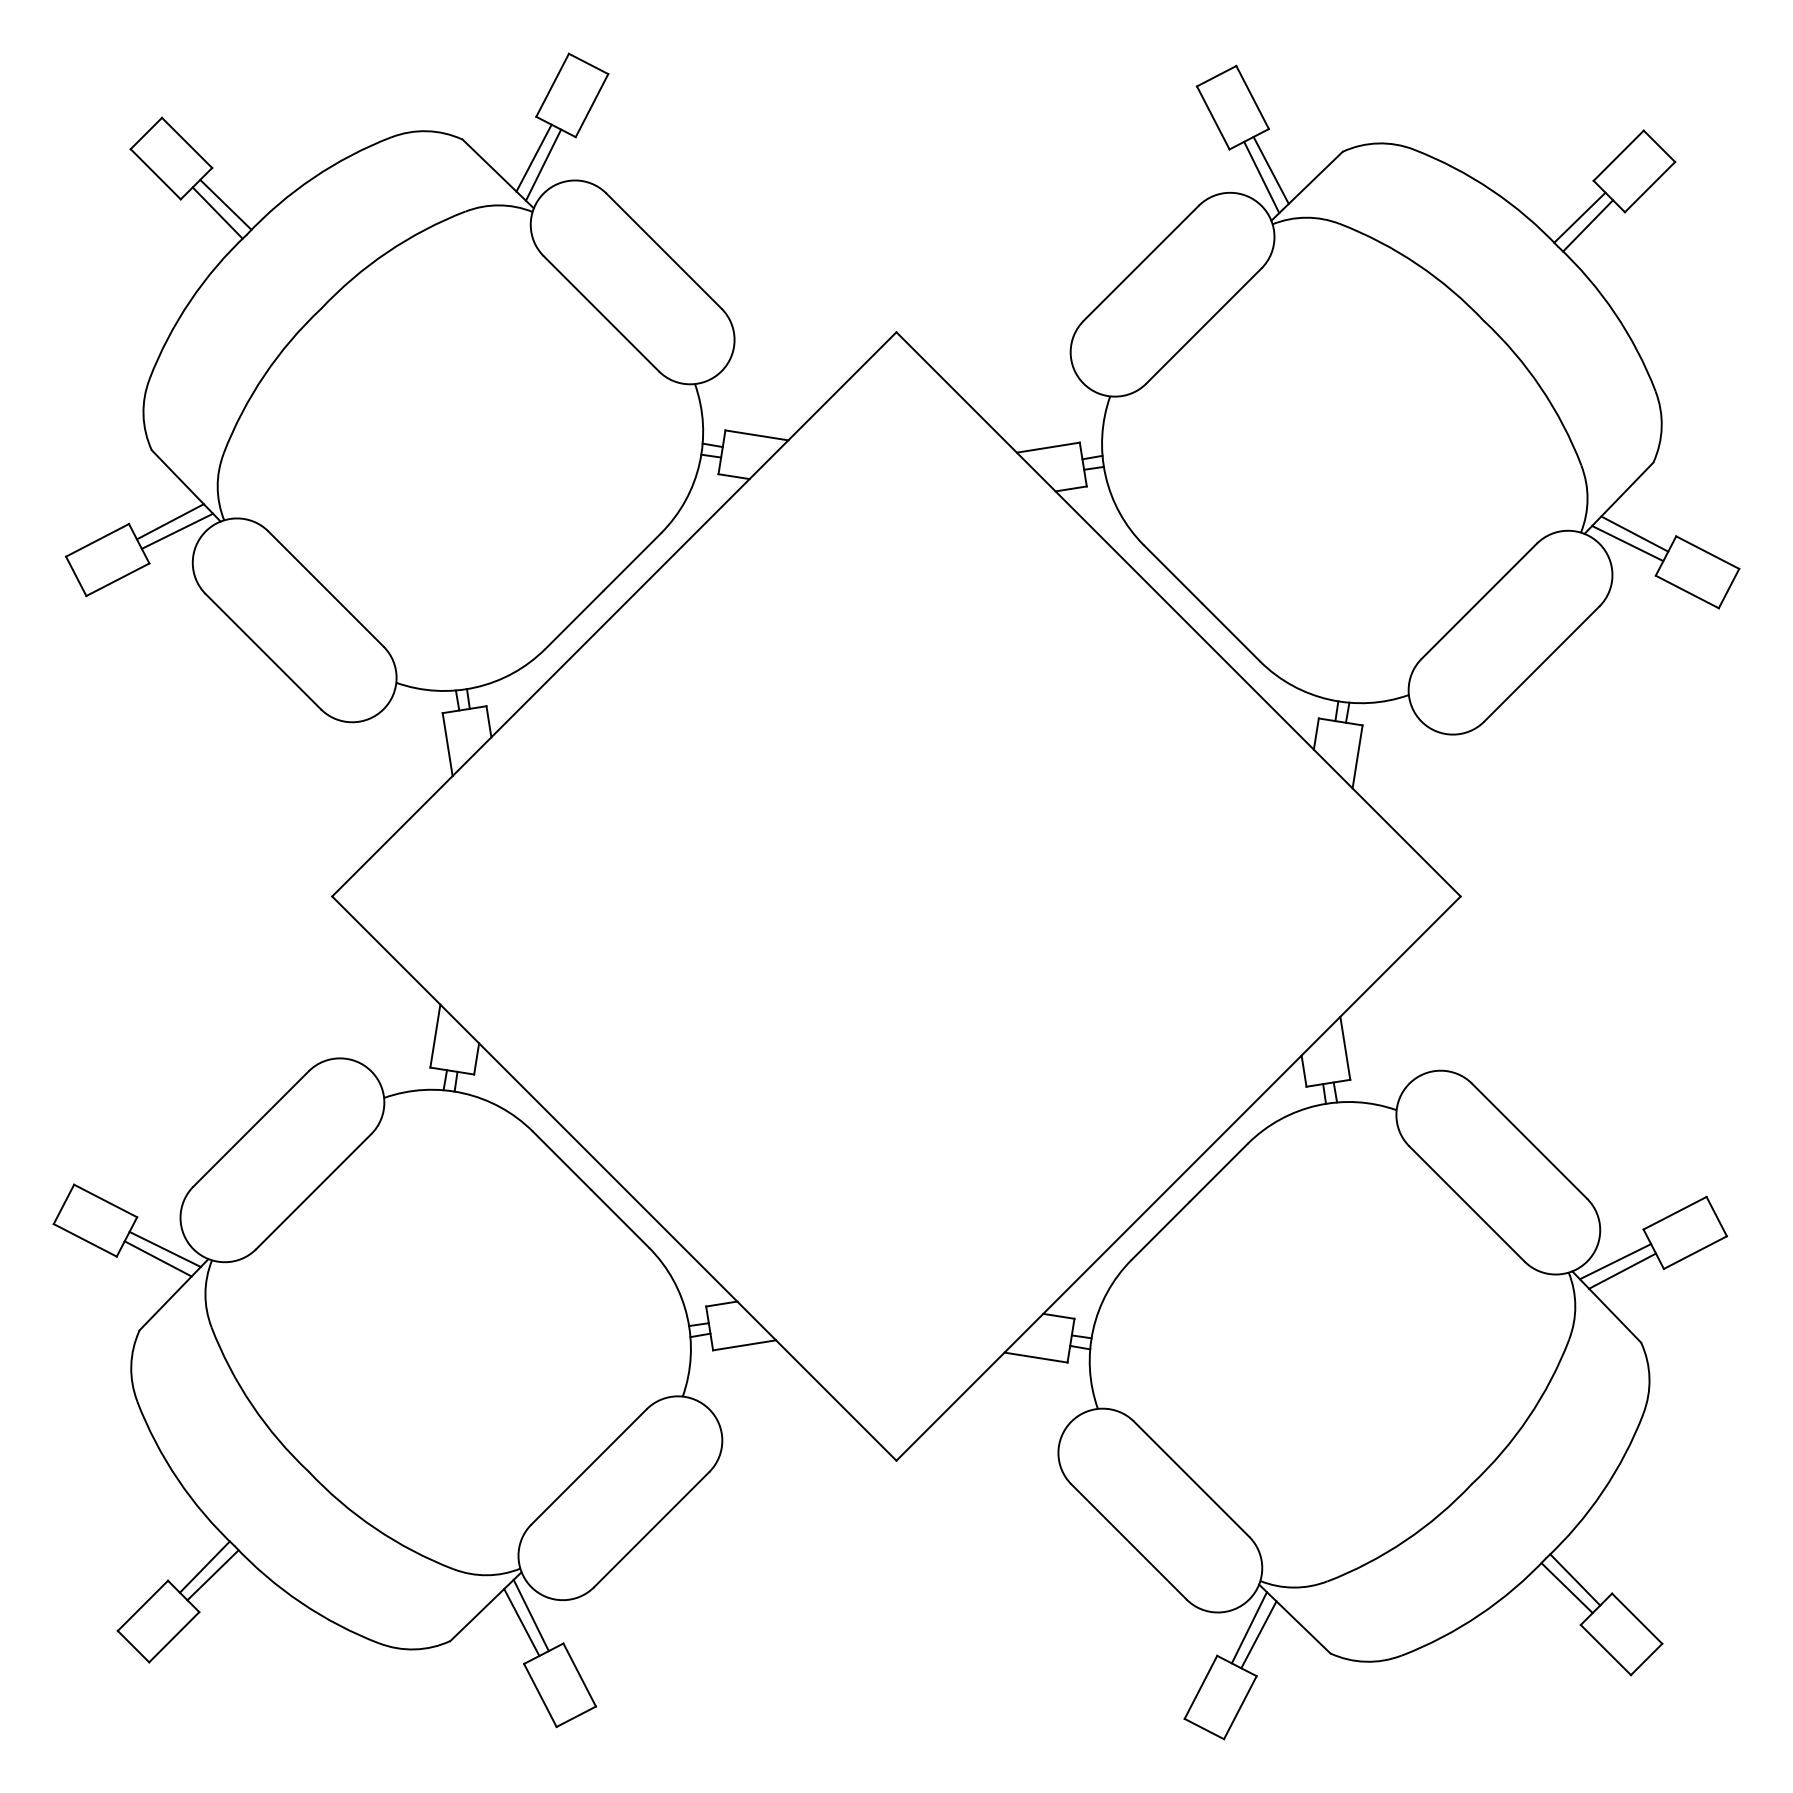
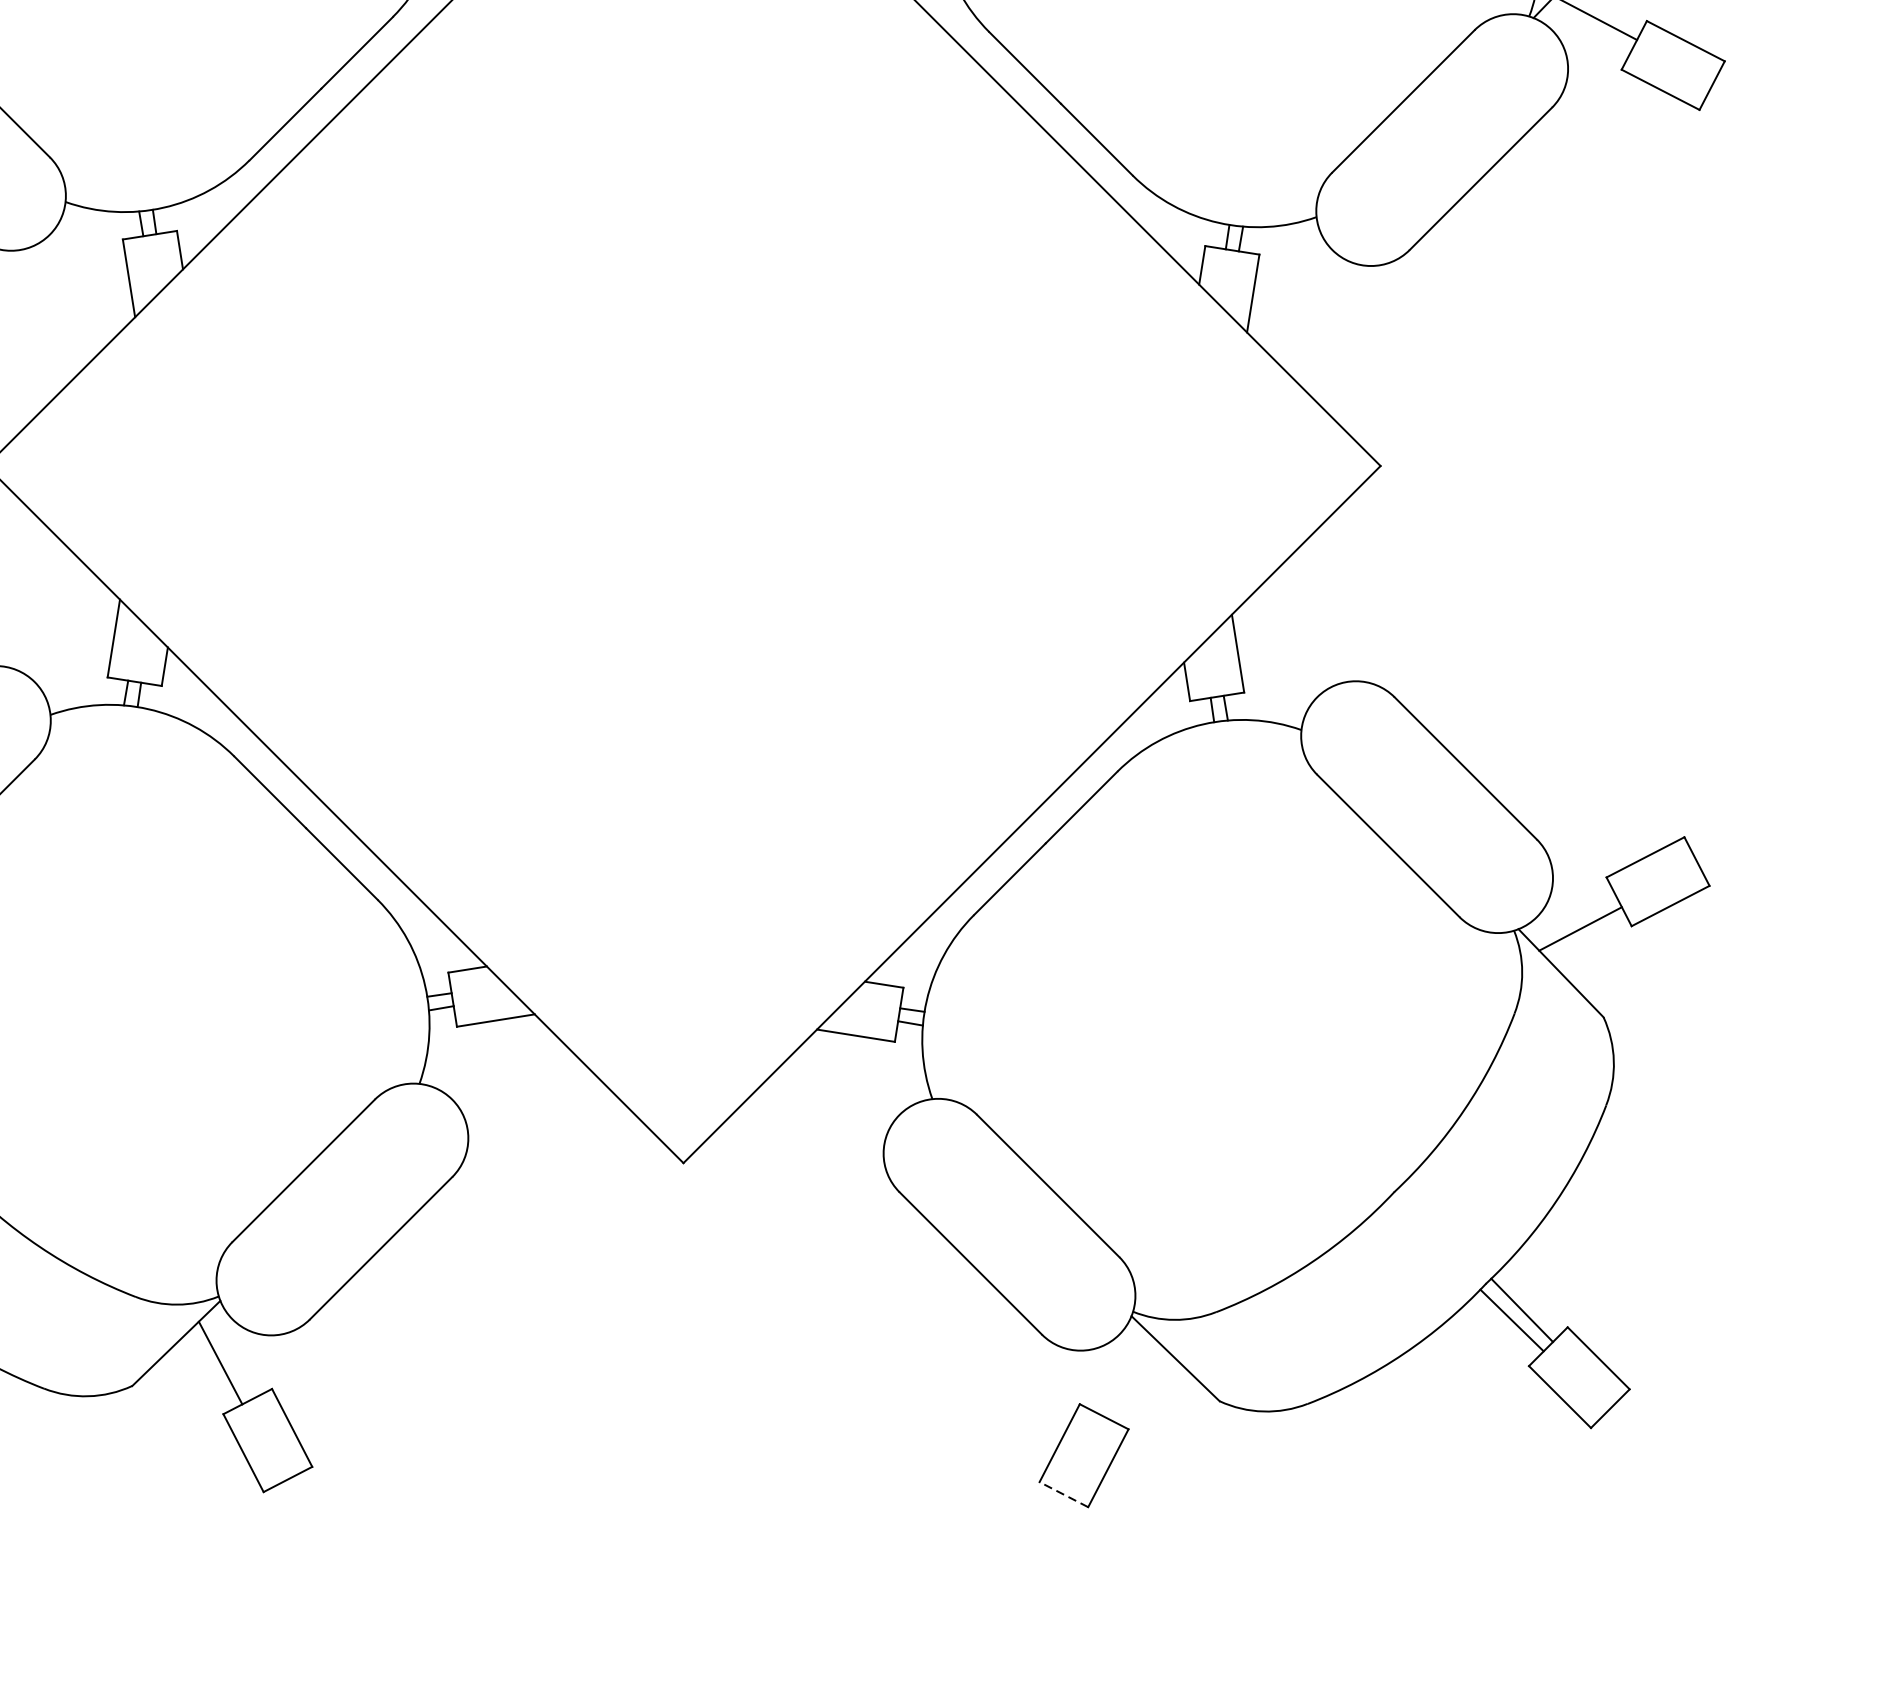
line: (1627, 543) -> (1586, 29), removed
line: (1615, 1261) -> (1571, 916), removed
line: (530, 1615) -> (231, 1354), removed
line: (1248, 1627) -> (1118, 1369), removed
line: (1258, 1634) -> (1130, 1377), removed
line: (1203, 1728) -> (1062, 1493), solid -> dashed

